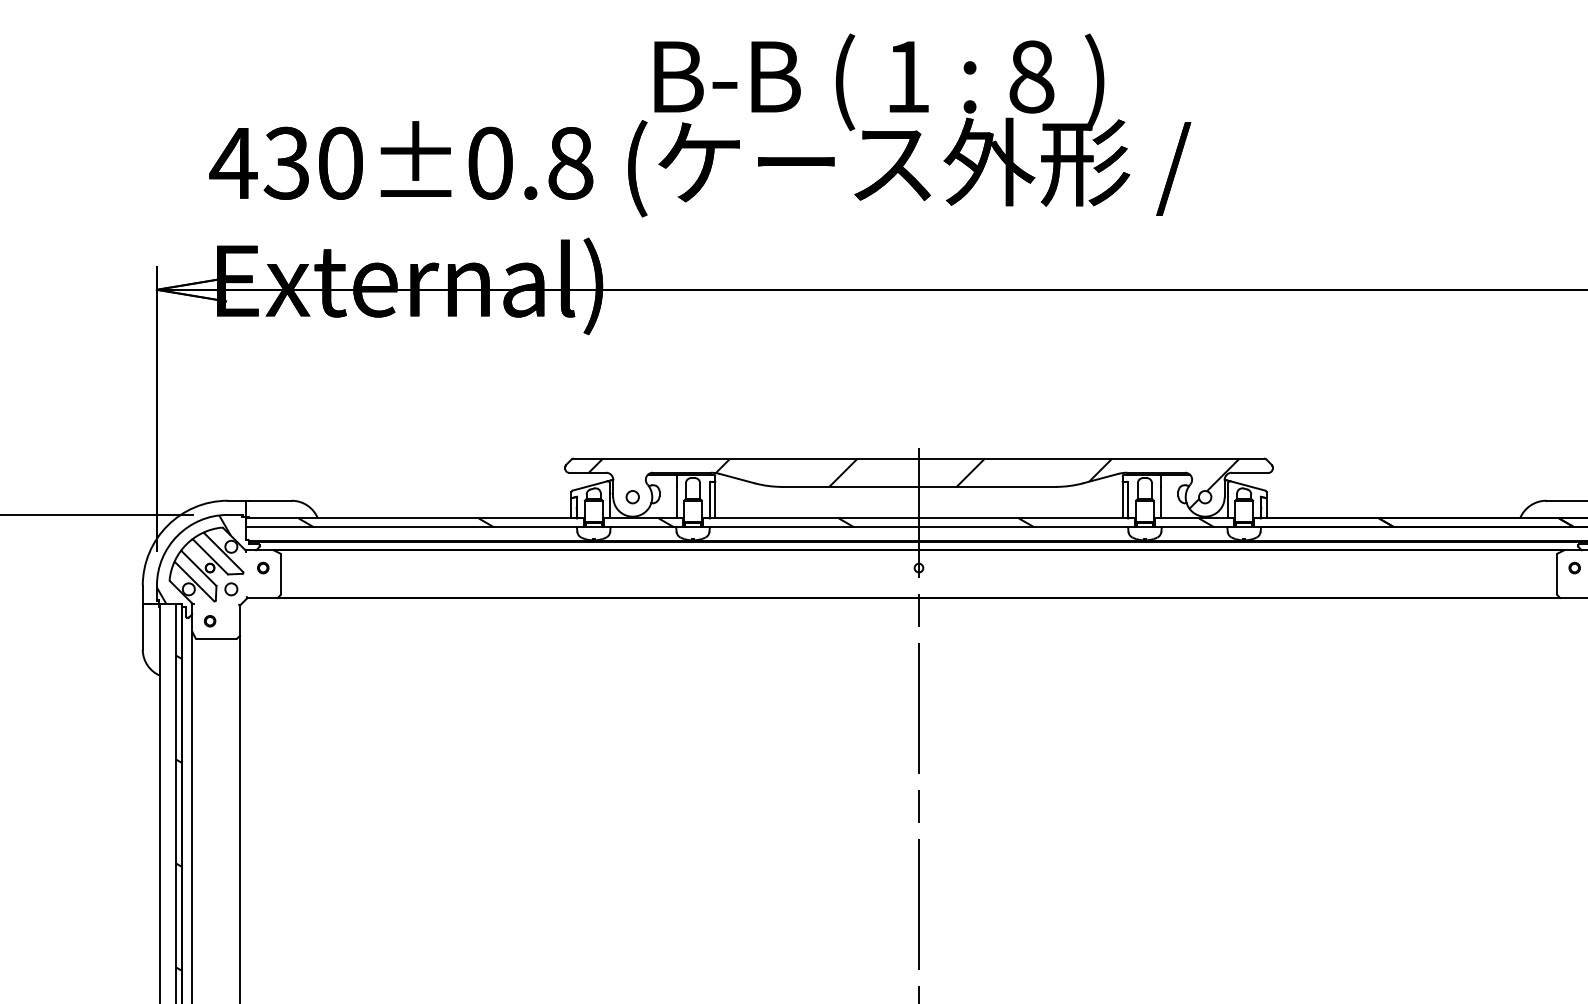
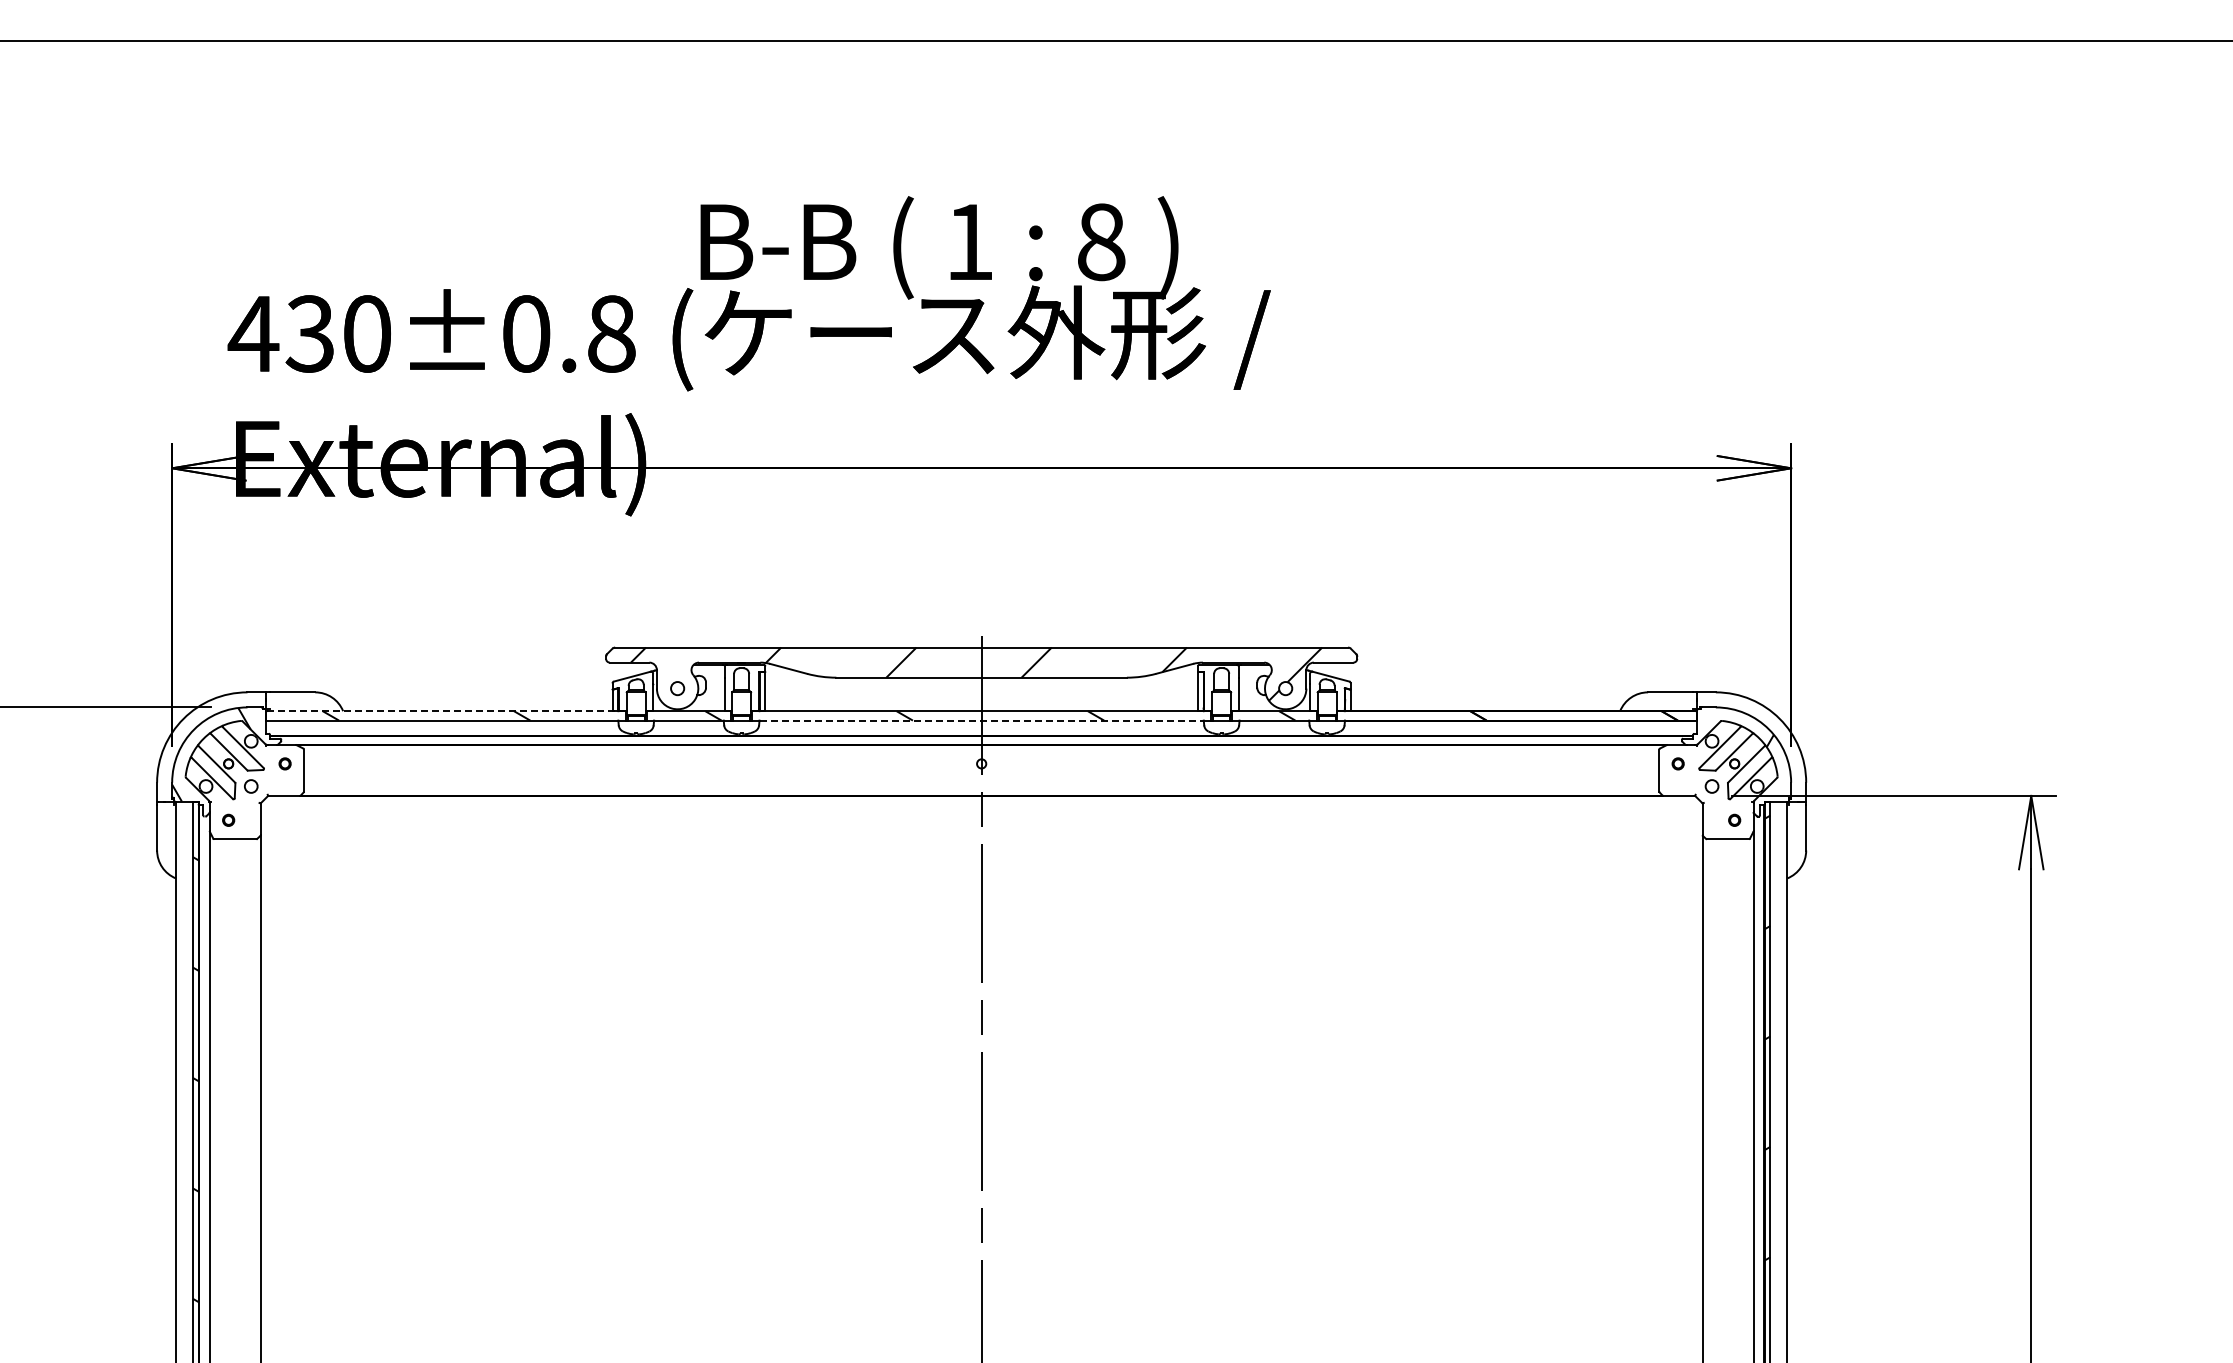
line: (415, 518) -> (446, 711), solid -> dashed
line: (919, 527) -> (982, 720), solid -> dashed

